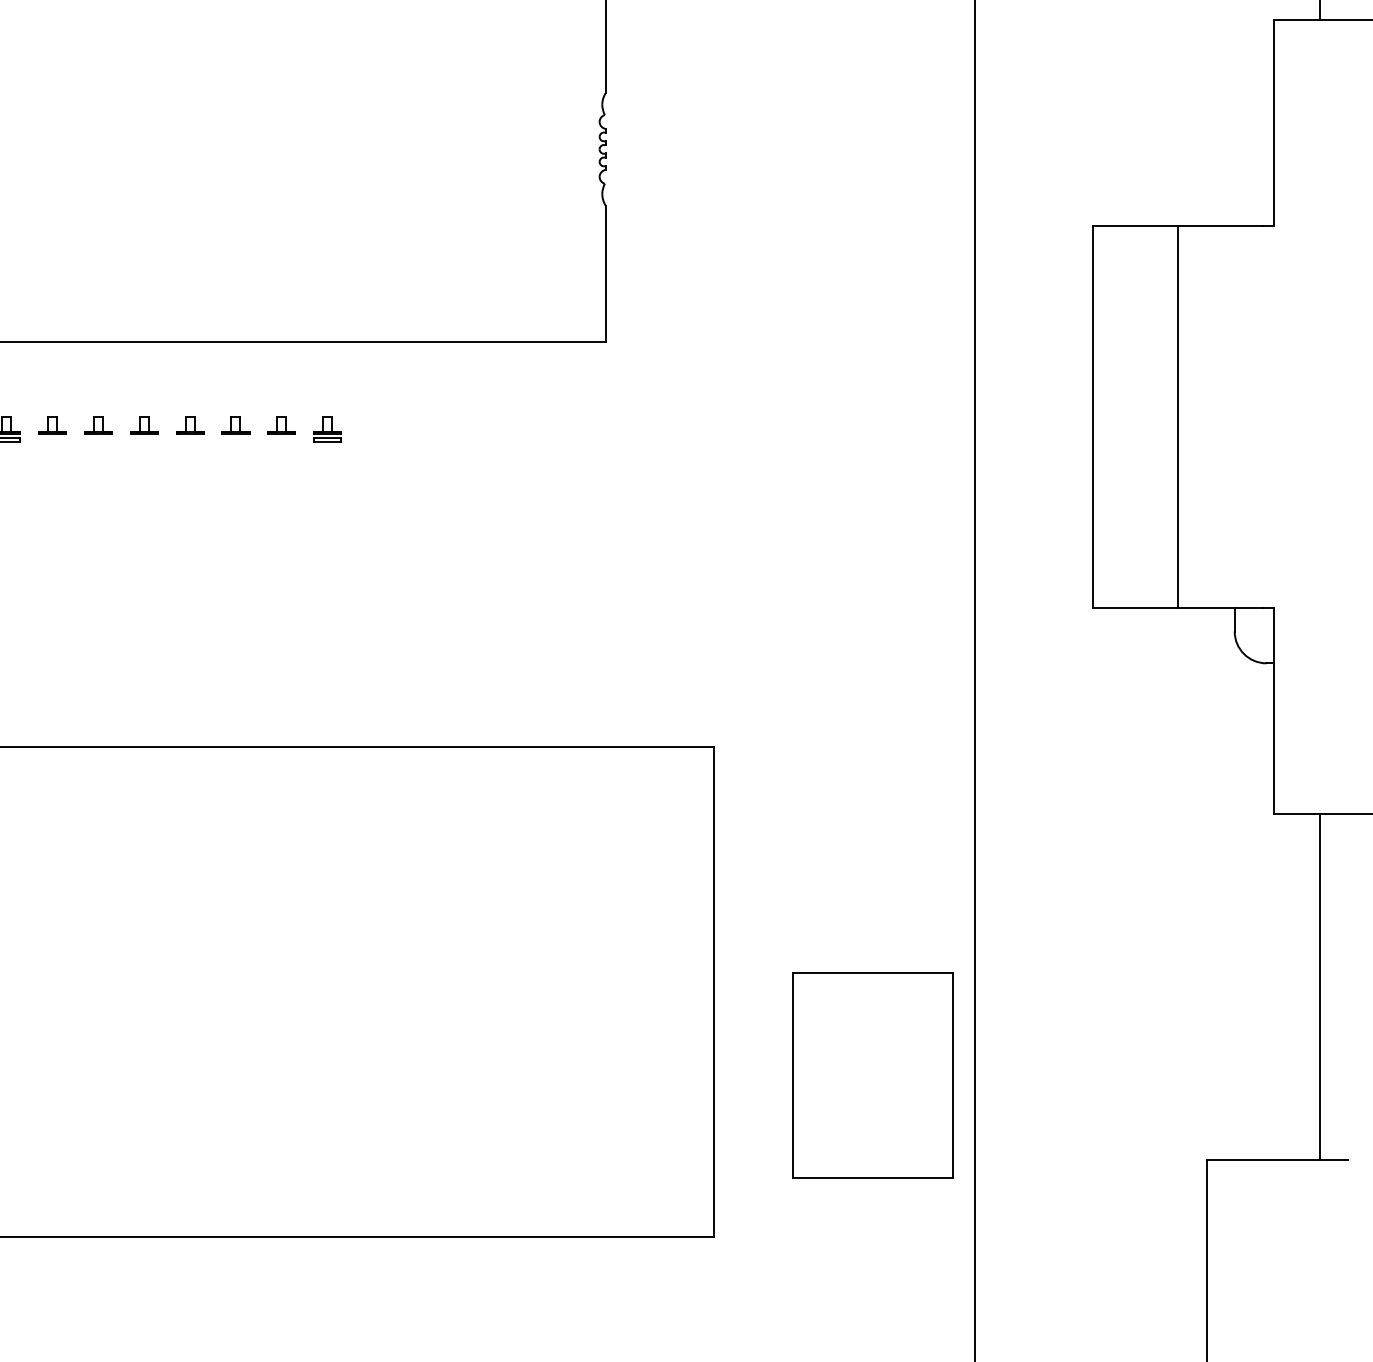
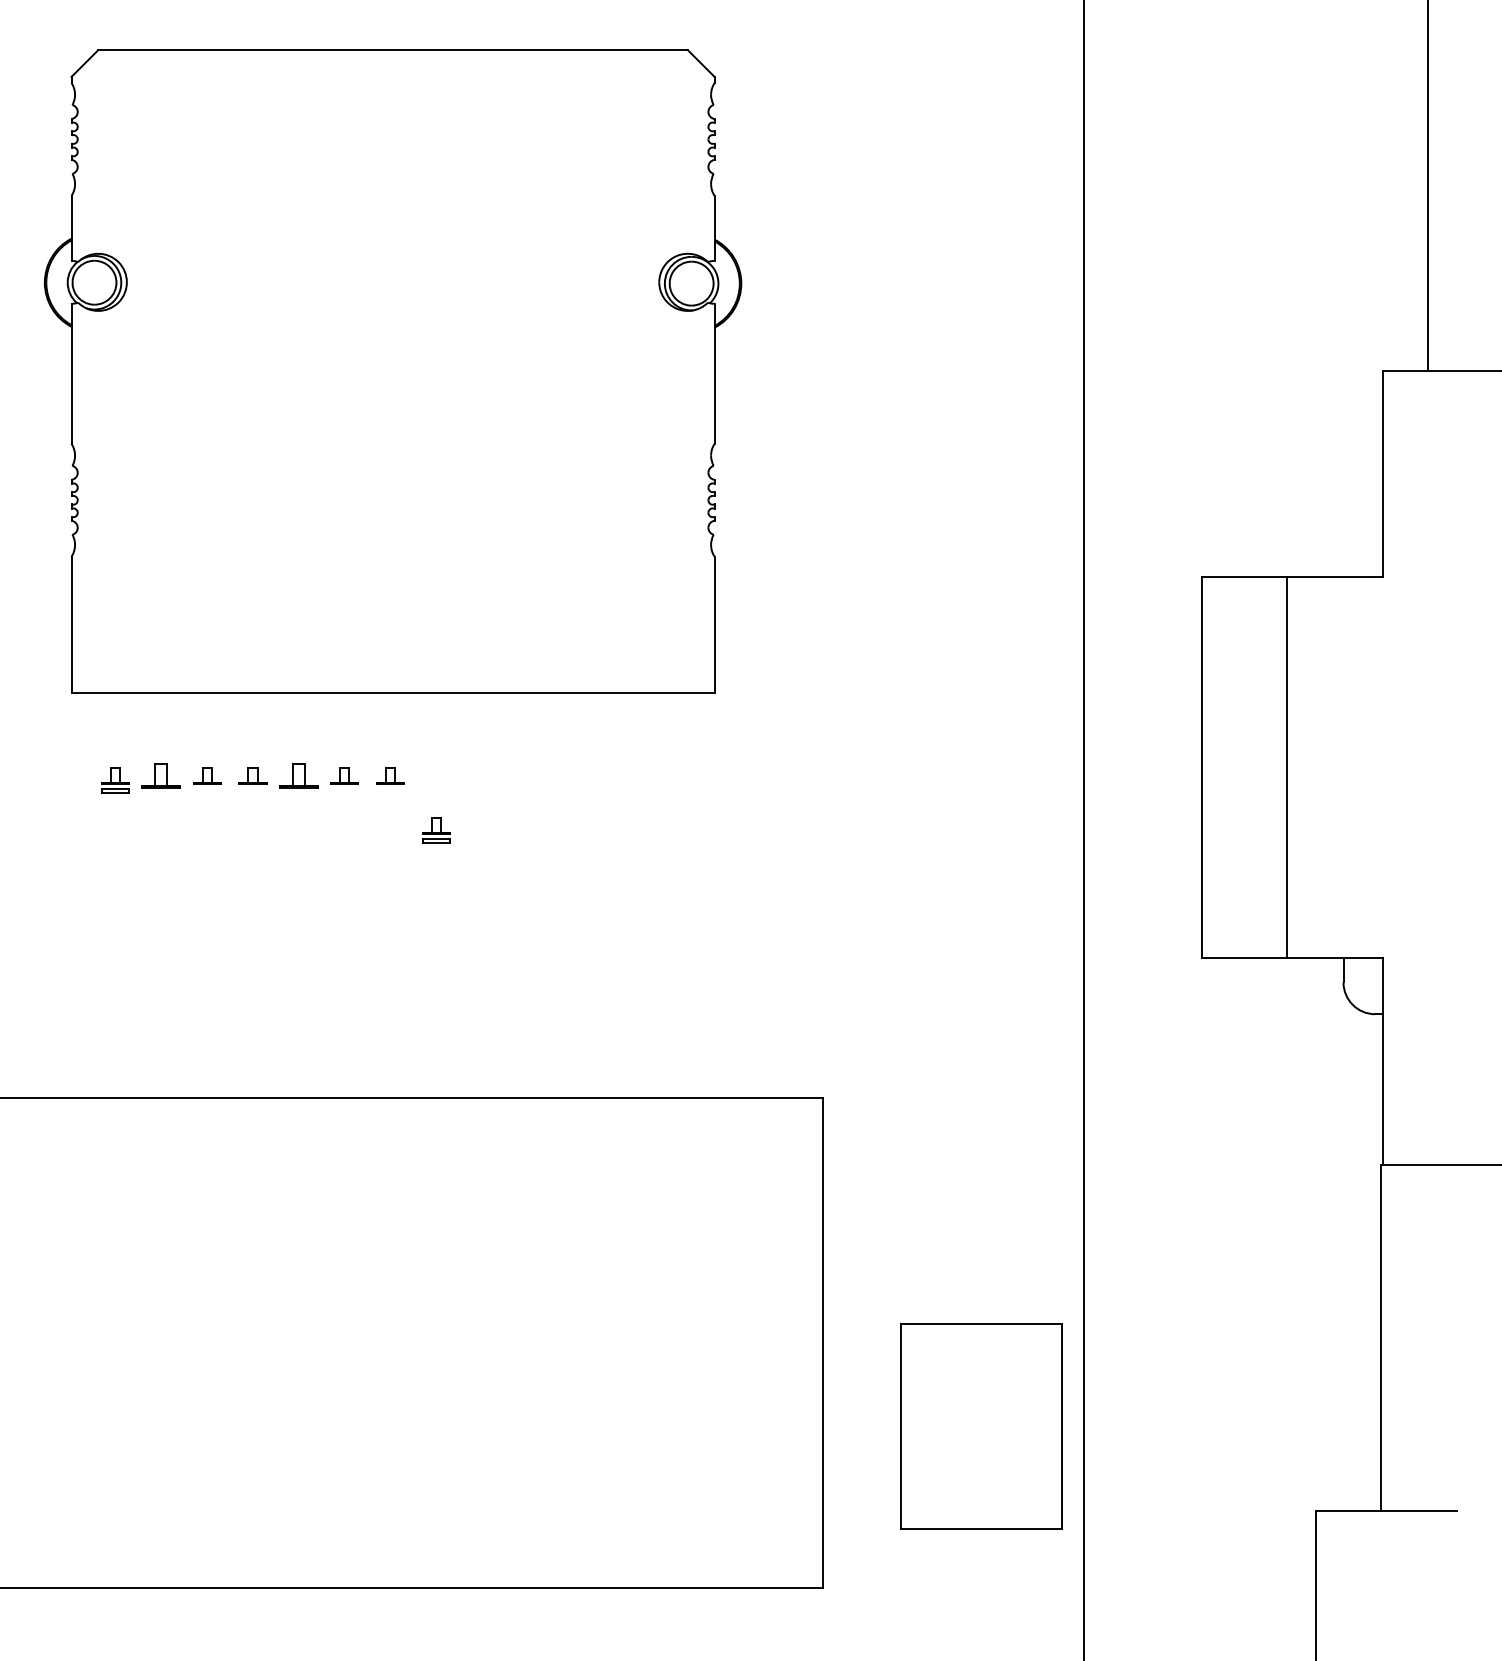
part: (52, 424) -> (161, 775), size x1.4
part: (189, 424) -> (298, 775), size x1.4
part: (327, 429) -> (436, 830), moved
line: (1319, 986) -> (1381, 1337), moved

